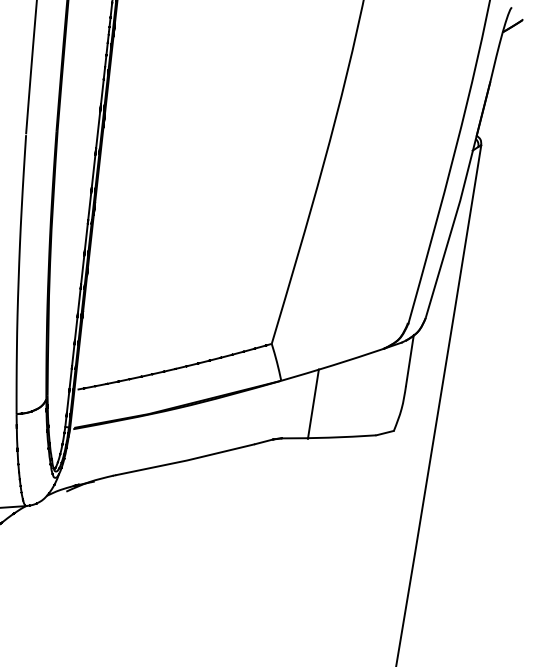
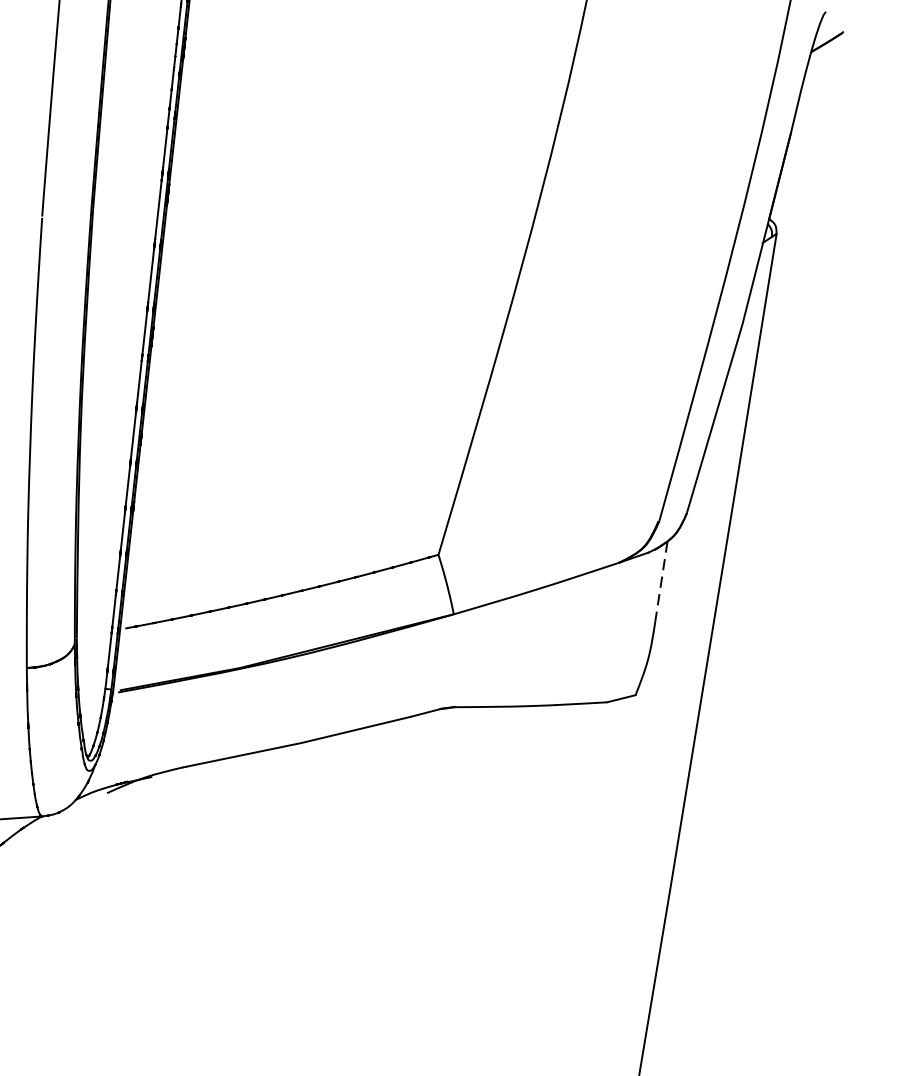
line: (409, 360) -> (660, 581), solid -> dashed
line: (312, 403) -> (504, 650), removed

